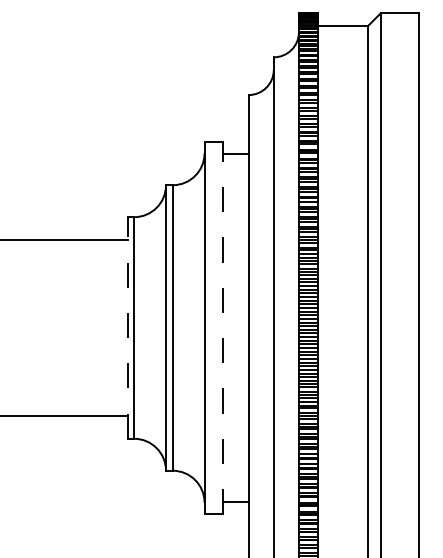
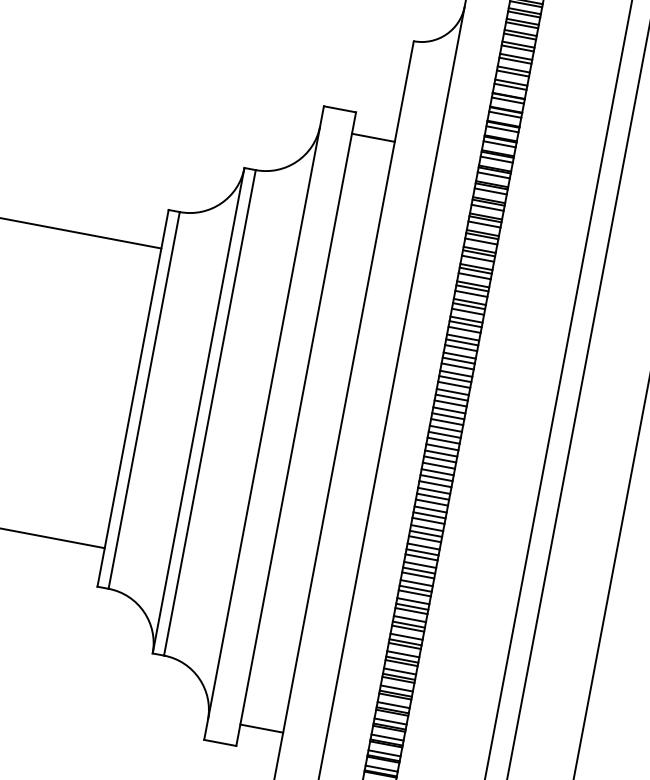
line: (127, 327) -> (133, 397), dashed -> solid
line: (223, 327) -> (296, 428), dashed -> solid

